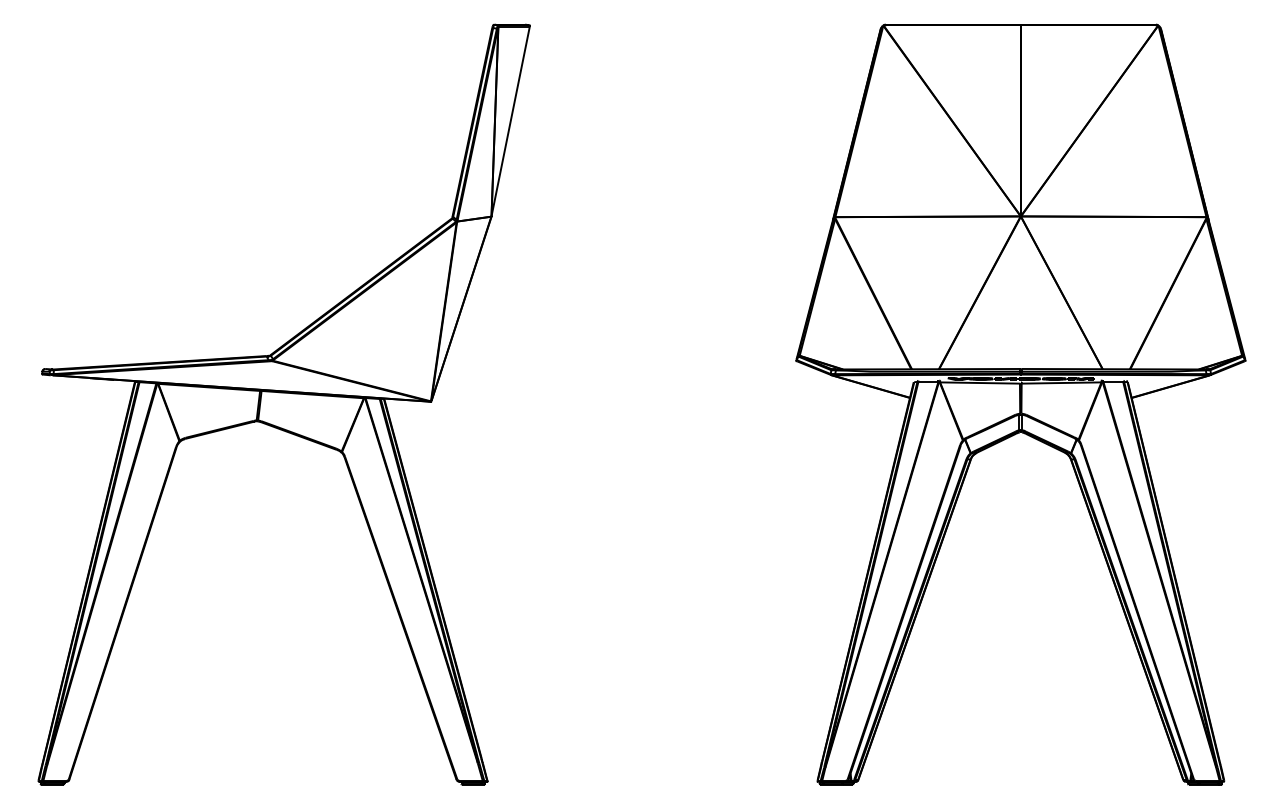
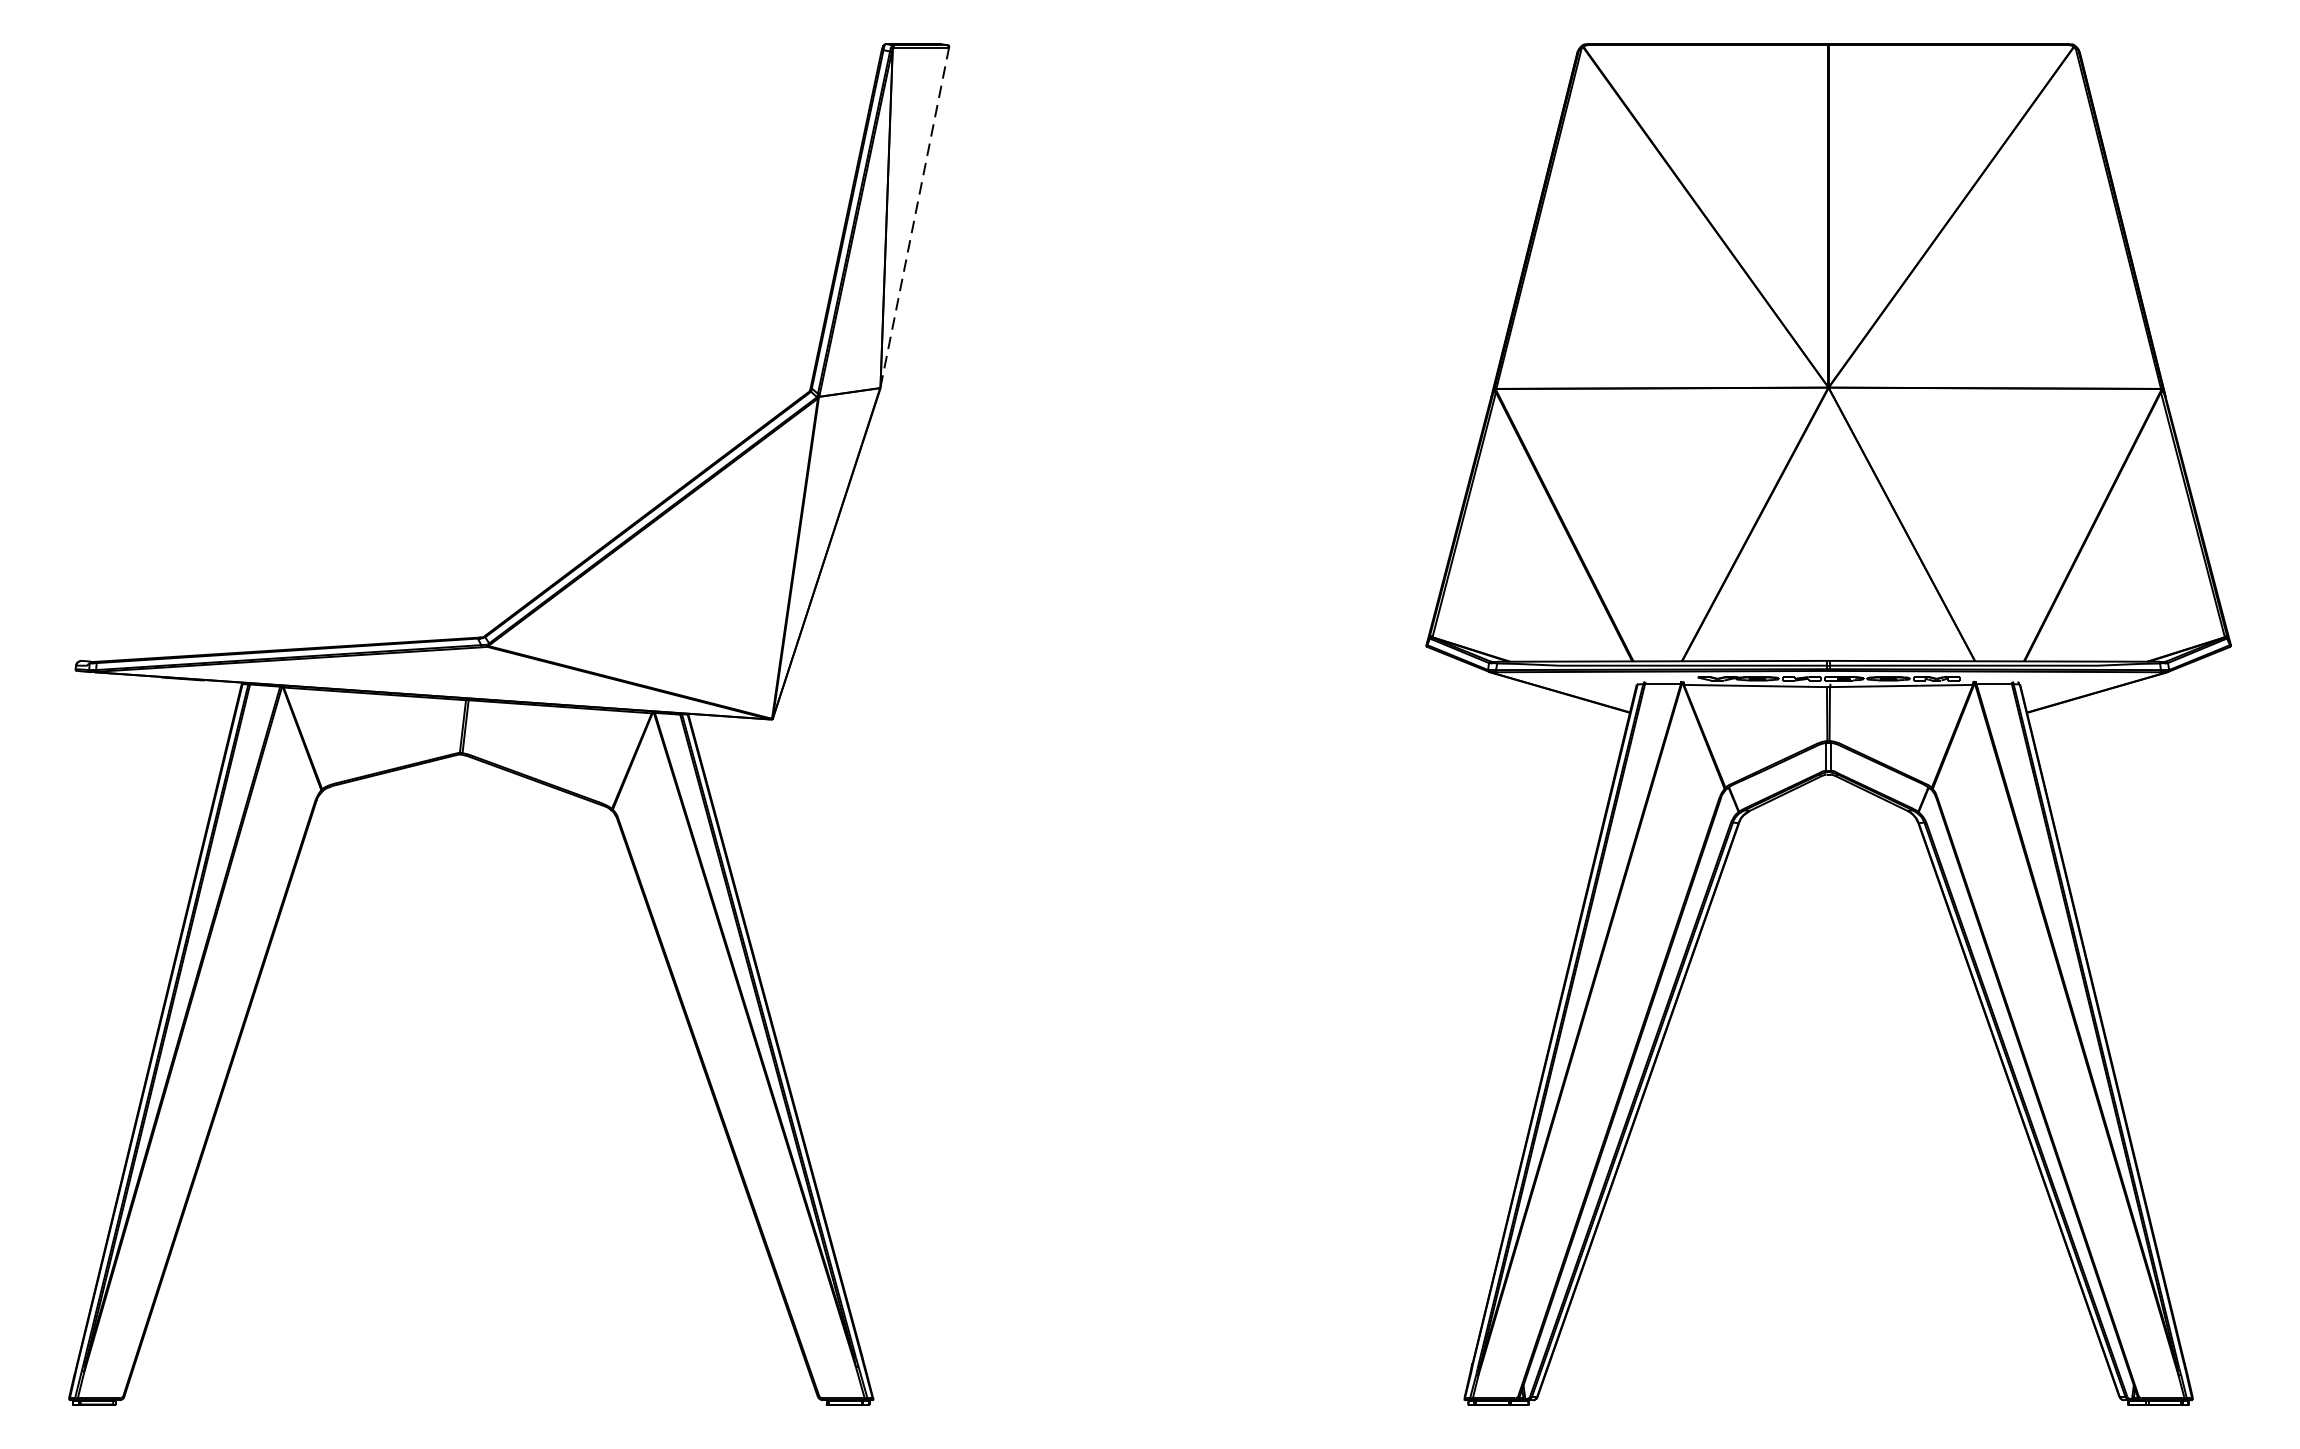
line: (510, 121) -> (914, 217), solid -> dashed

